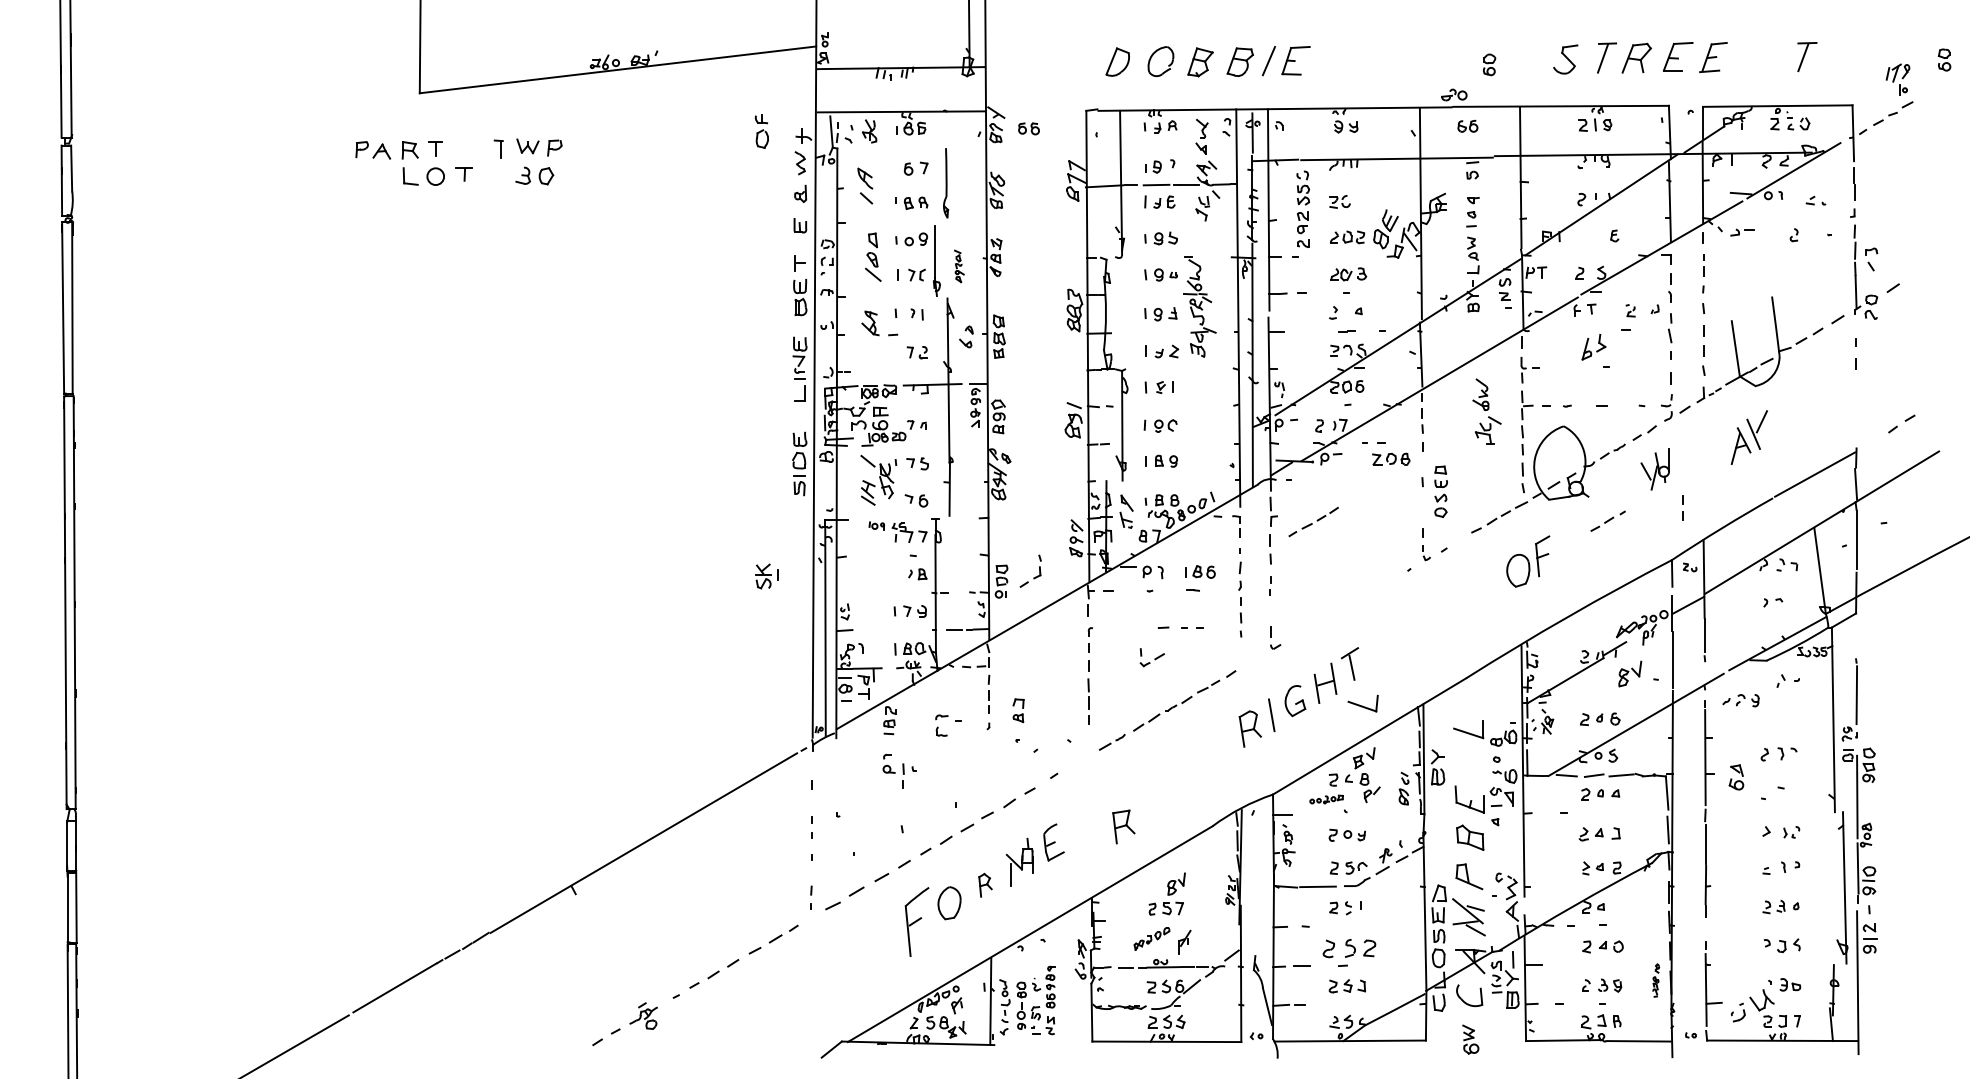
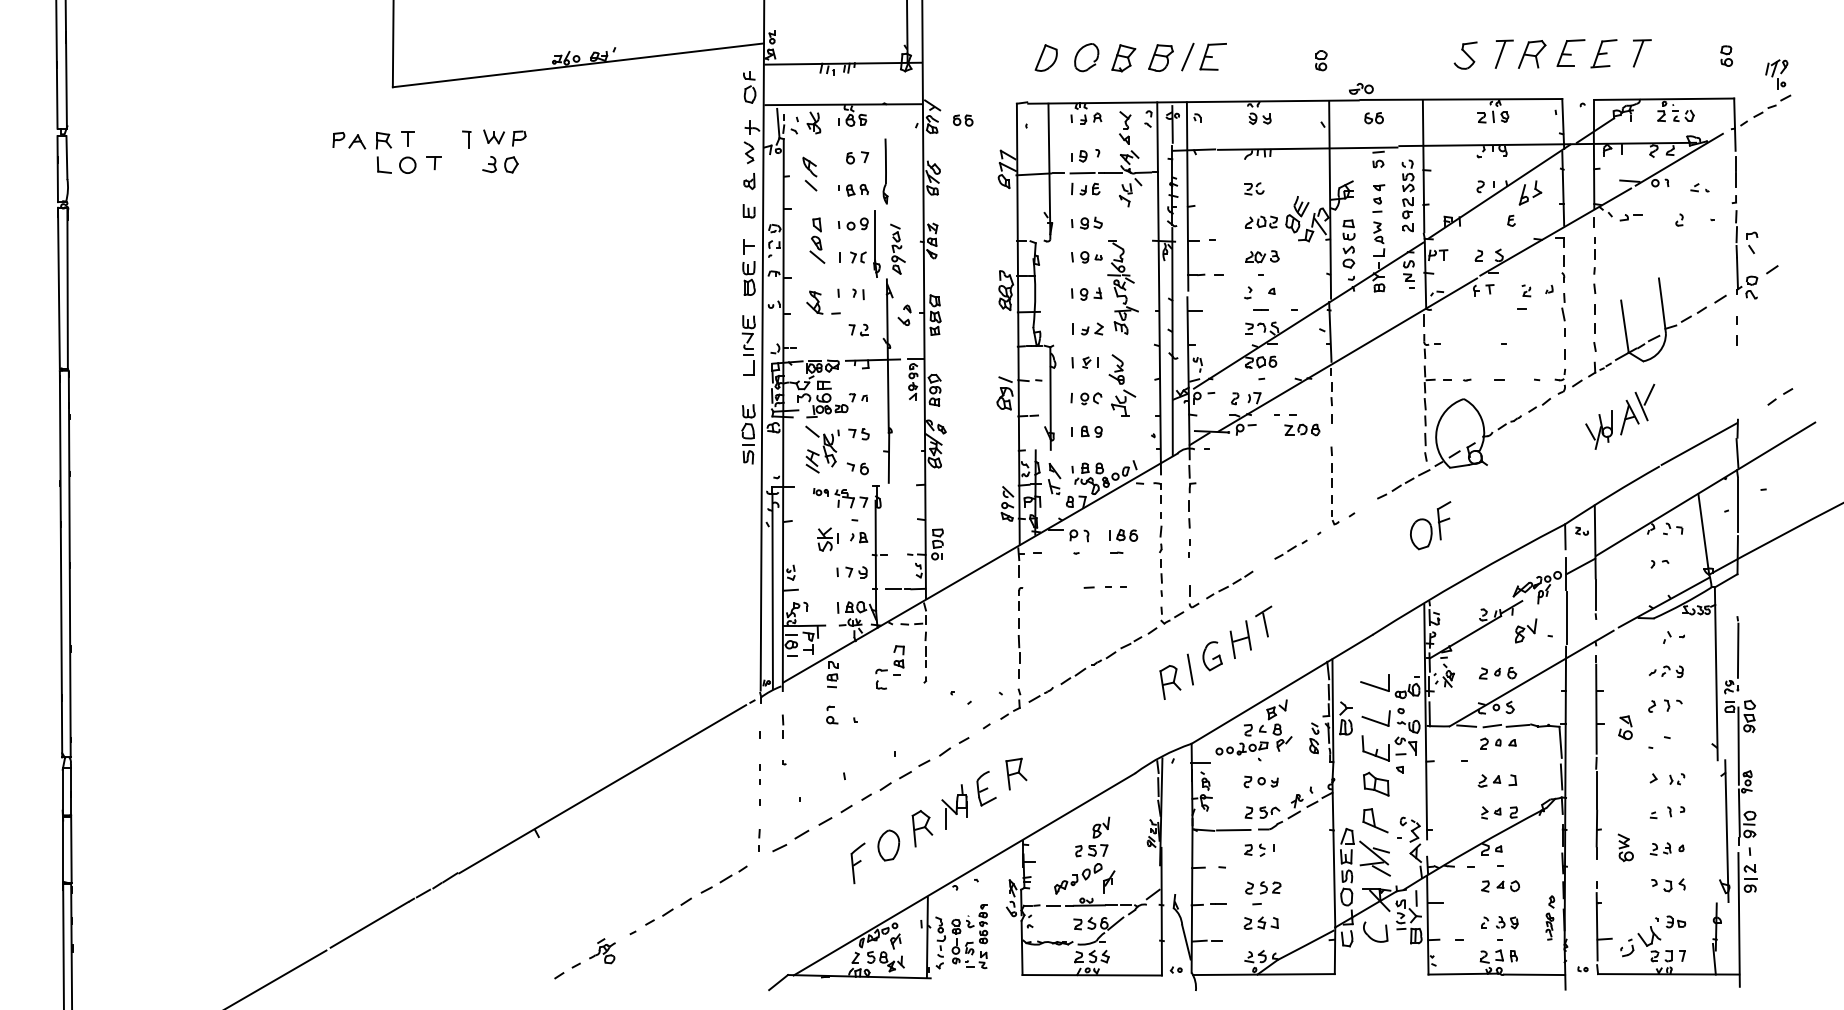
part: (1807, 57) -> (1642, 53), moved
part: (1944, 59) -> (1726, 55), moved
part: (1489, 64) -> (1321, 60), moved
part: (761, 131) -> (749, 87), moved
part: (1302, 208) -> (1407, 195), moved
part: (959, 266) -> (898, 249), size x1.67
part: (1593, 347) -> (1530, 193), moved
part: (1486, 411) -> (1121, 385), moved
part: (1654, 469) -> (1598, 430), moved
part: (1440, 491) -> (1348, 243), moved
line: (1682, 504) -> (1331, 472), moved
part: (1607, 520) -> (1290, 549), moved
part: (1313, 522) -> (1229, 585), moved
part: (766, 576) -> (827, 539), moved
part: (1033, 577) -> (1013, 710), moved
part: (1151, 657) -> (1171, 615), moved
part: (1740, 700) -> (1665, 671), moved
part: (1362, 703) -> (1375, 718), moved
part: (1018, 710) -> (899, 656), moved
line: (903, 774) -> (782, 725), moved
part: (1326, 799) -> (1241, 748), size x1.67
part: (1123, 826) -> (1016, 773), moved
part: (985, 885) -> (922, 828), size x1.67
part: (916, 922) -> (857, 863), size x0.62
part: (1151, 938) -> (1077, 878), size x1.43
part: (1349, 948) -> (1263, 887), size x0.71
part: (1656, 980) -> (1550, 917), size x1.43
part: (1470, 1039) -> (1625, 847), moved

